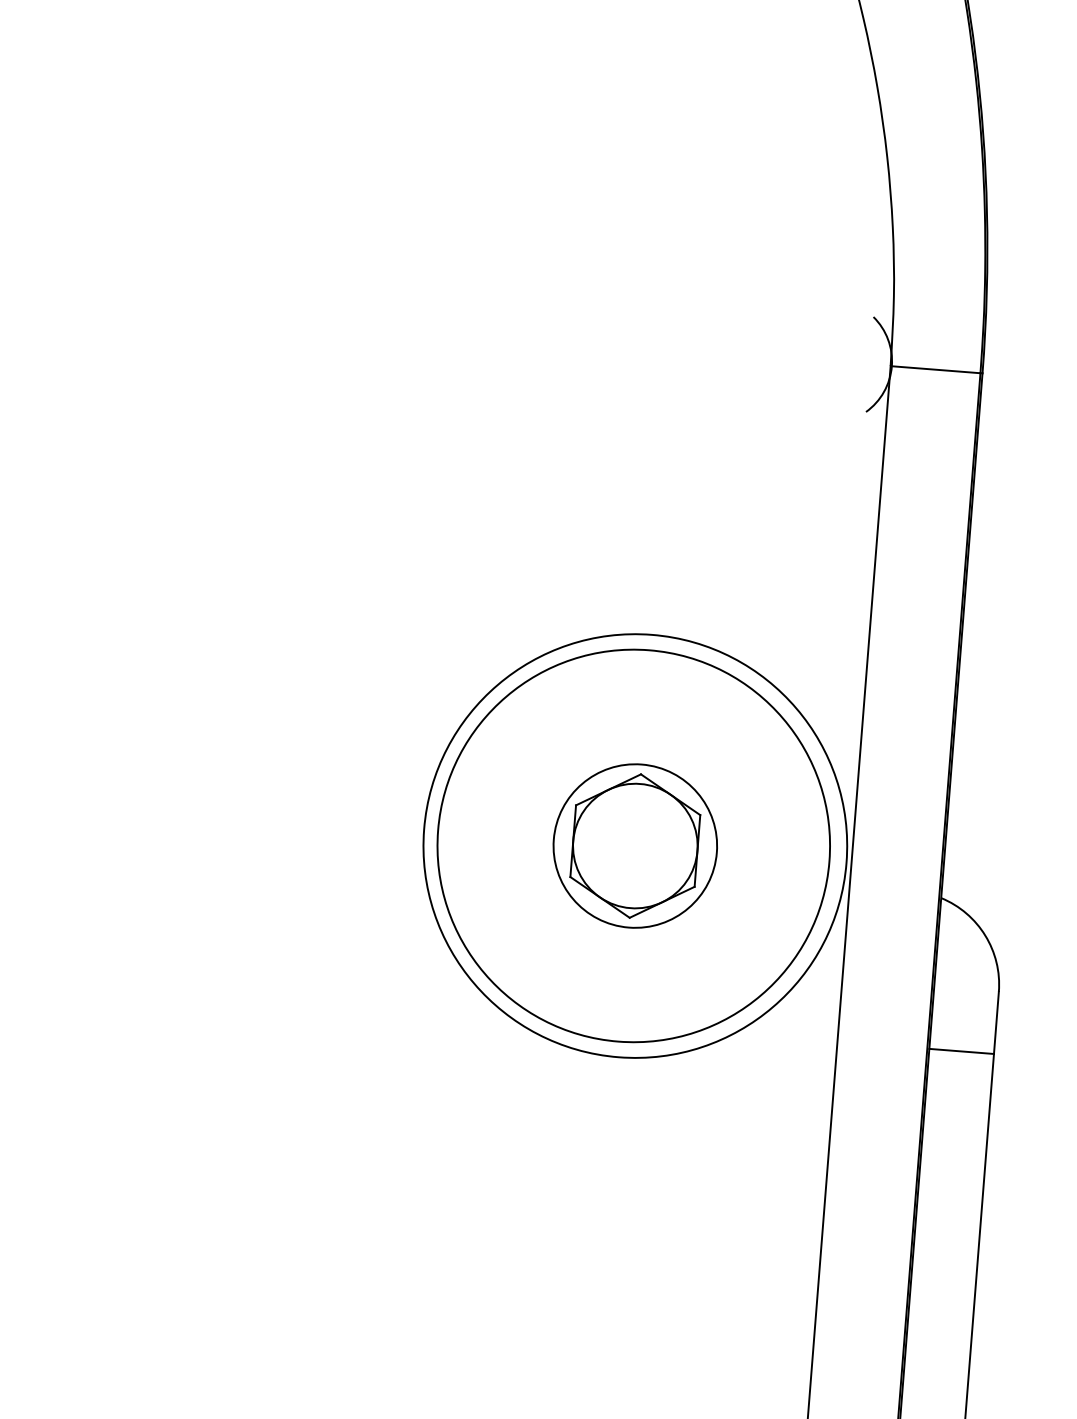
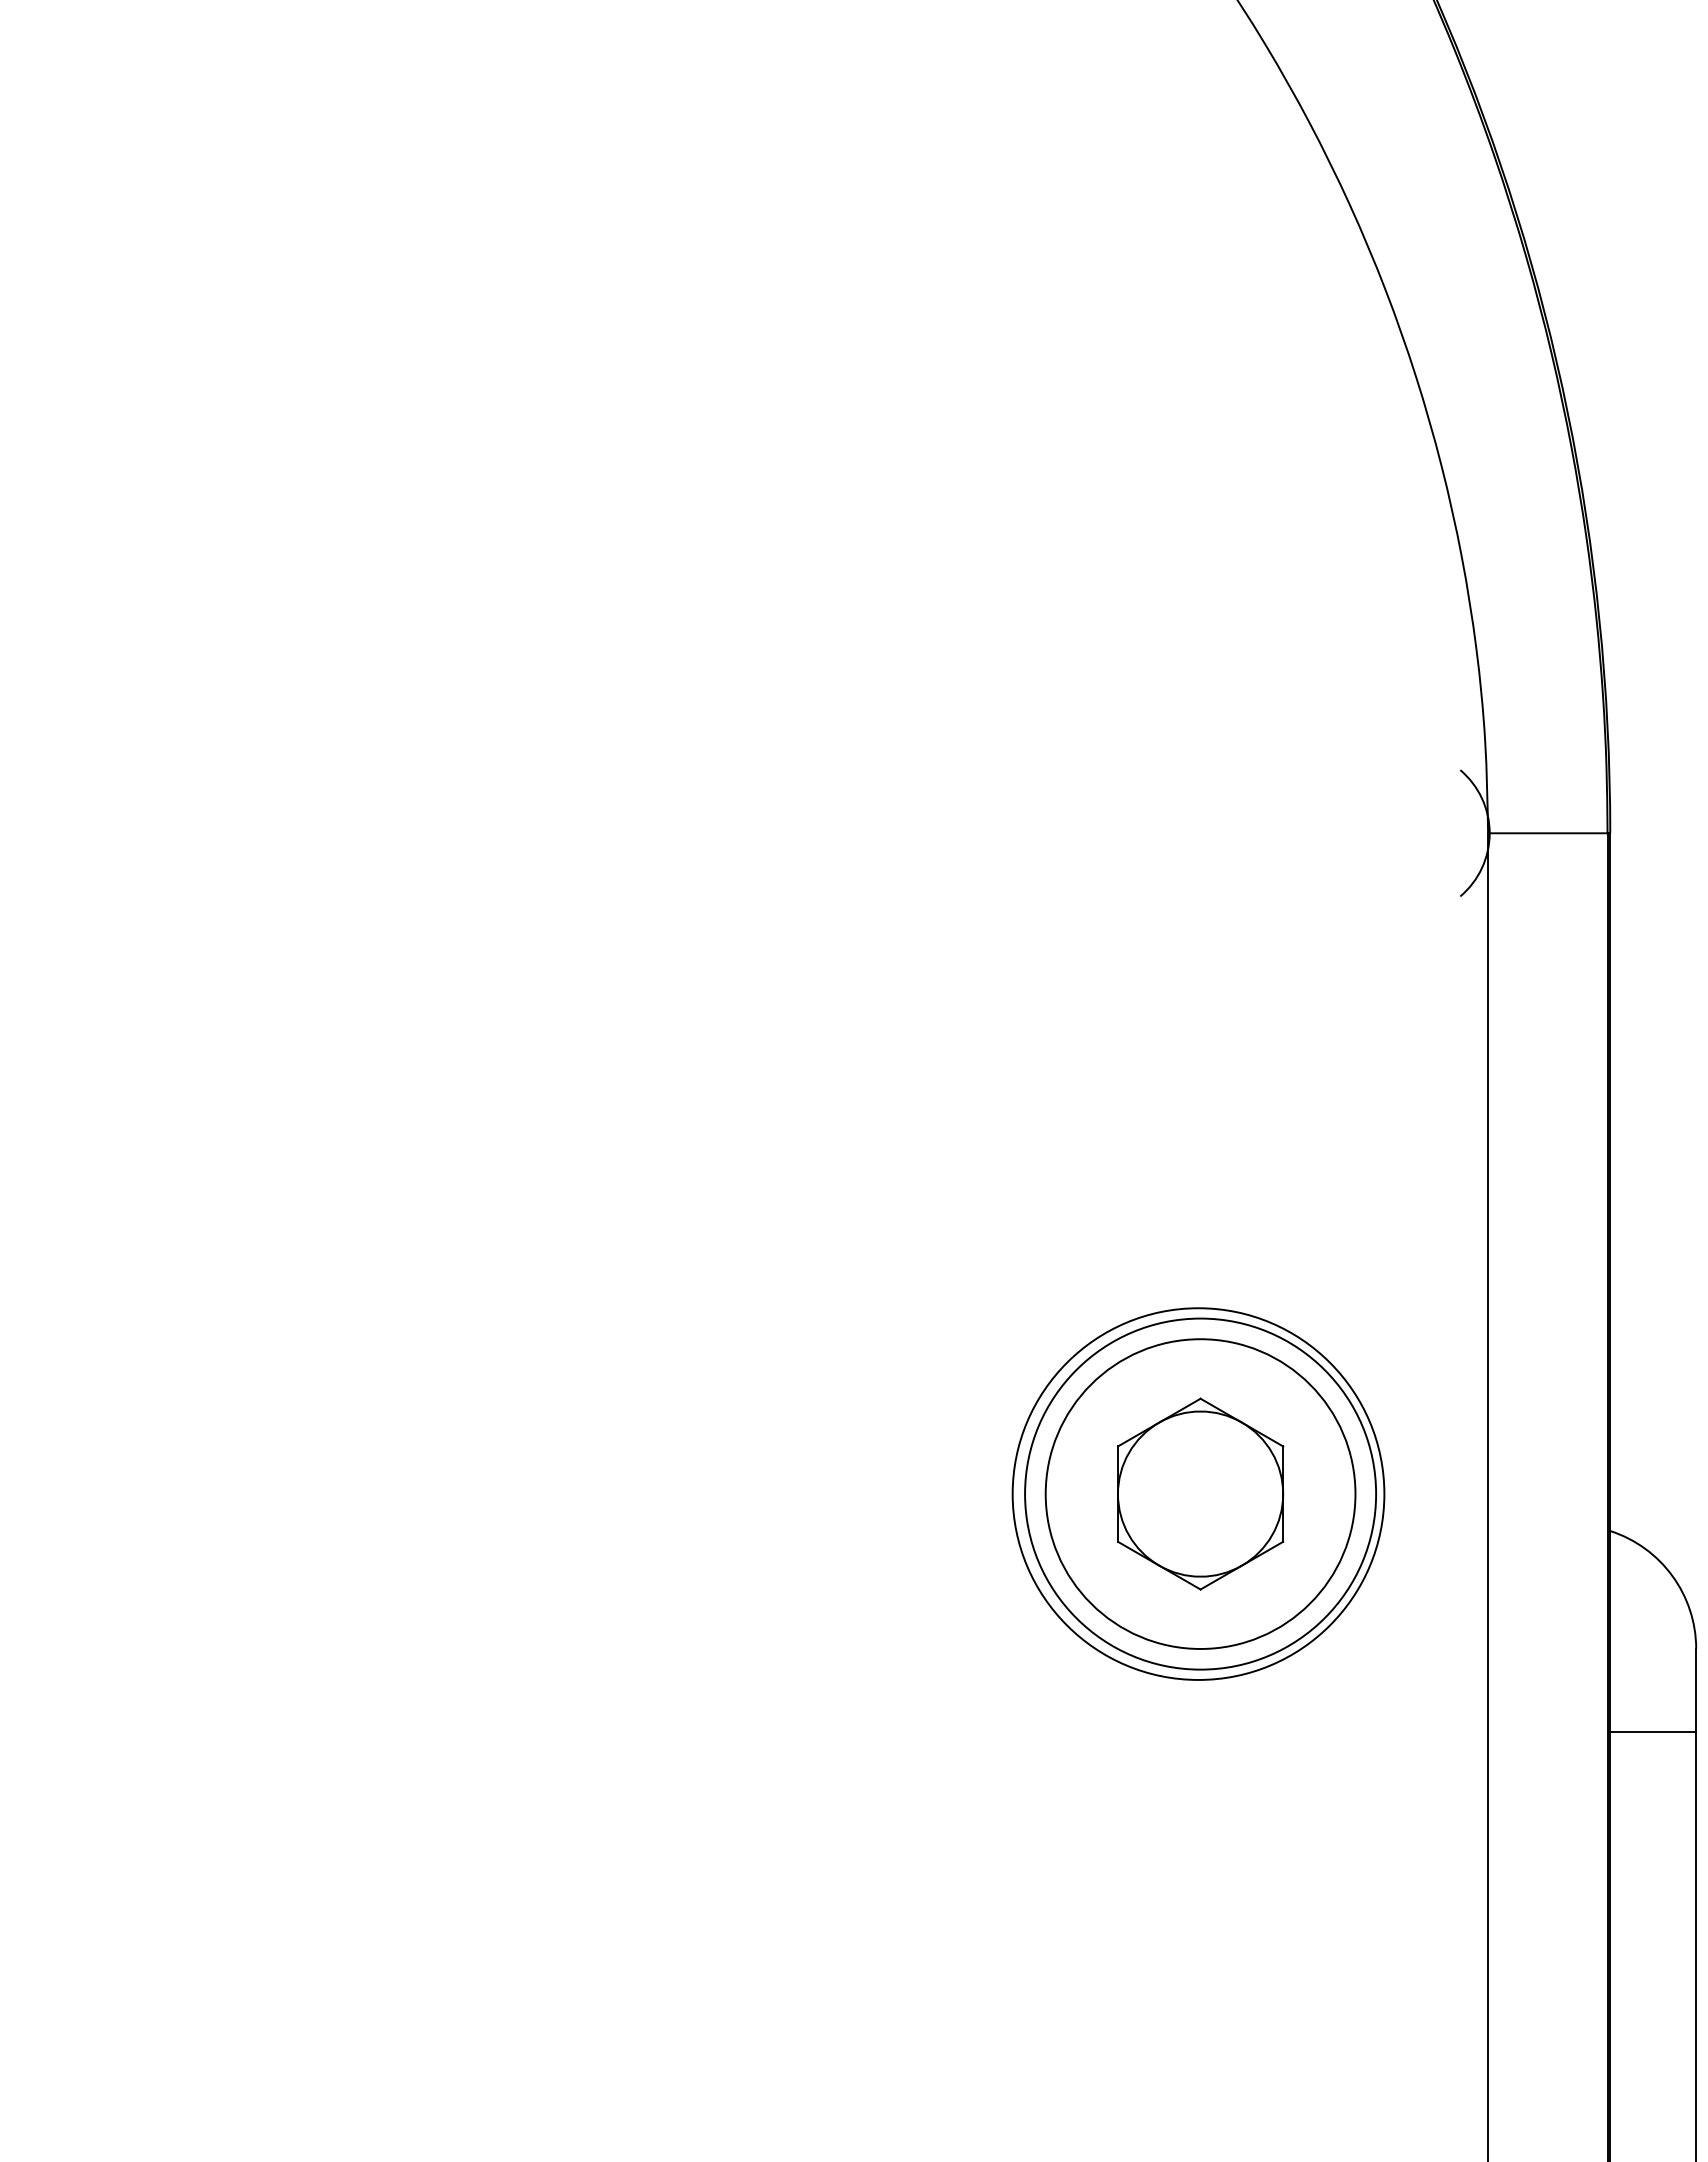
circle: (633, 845) -> (1198, 1493), size x0.71
circle: (635, 845) -> (1200, 1493), size x0.62
circle: (635, 845) -> (1200, 1493), size x1.43

